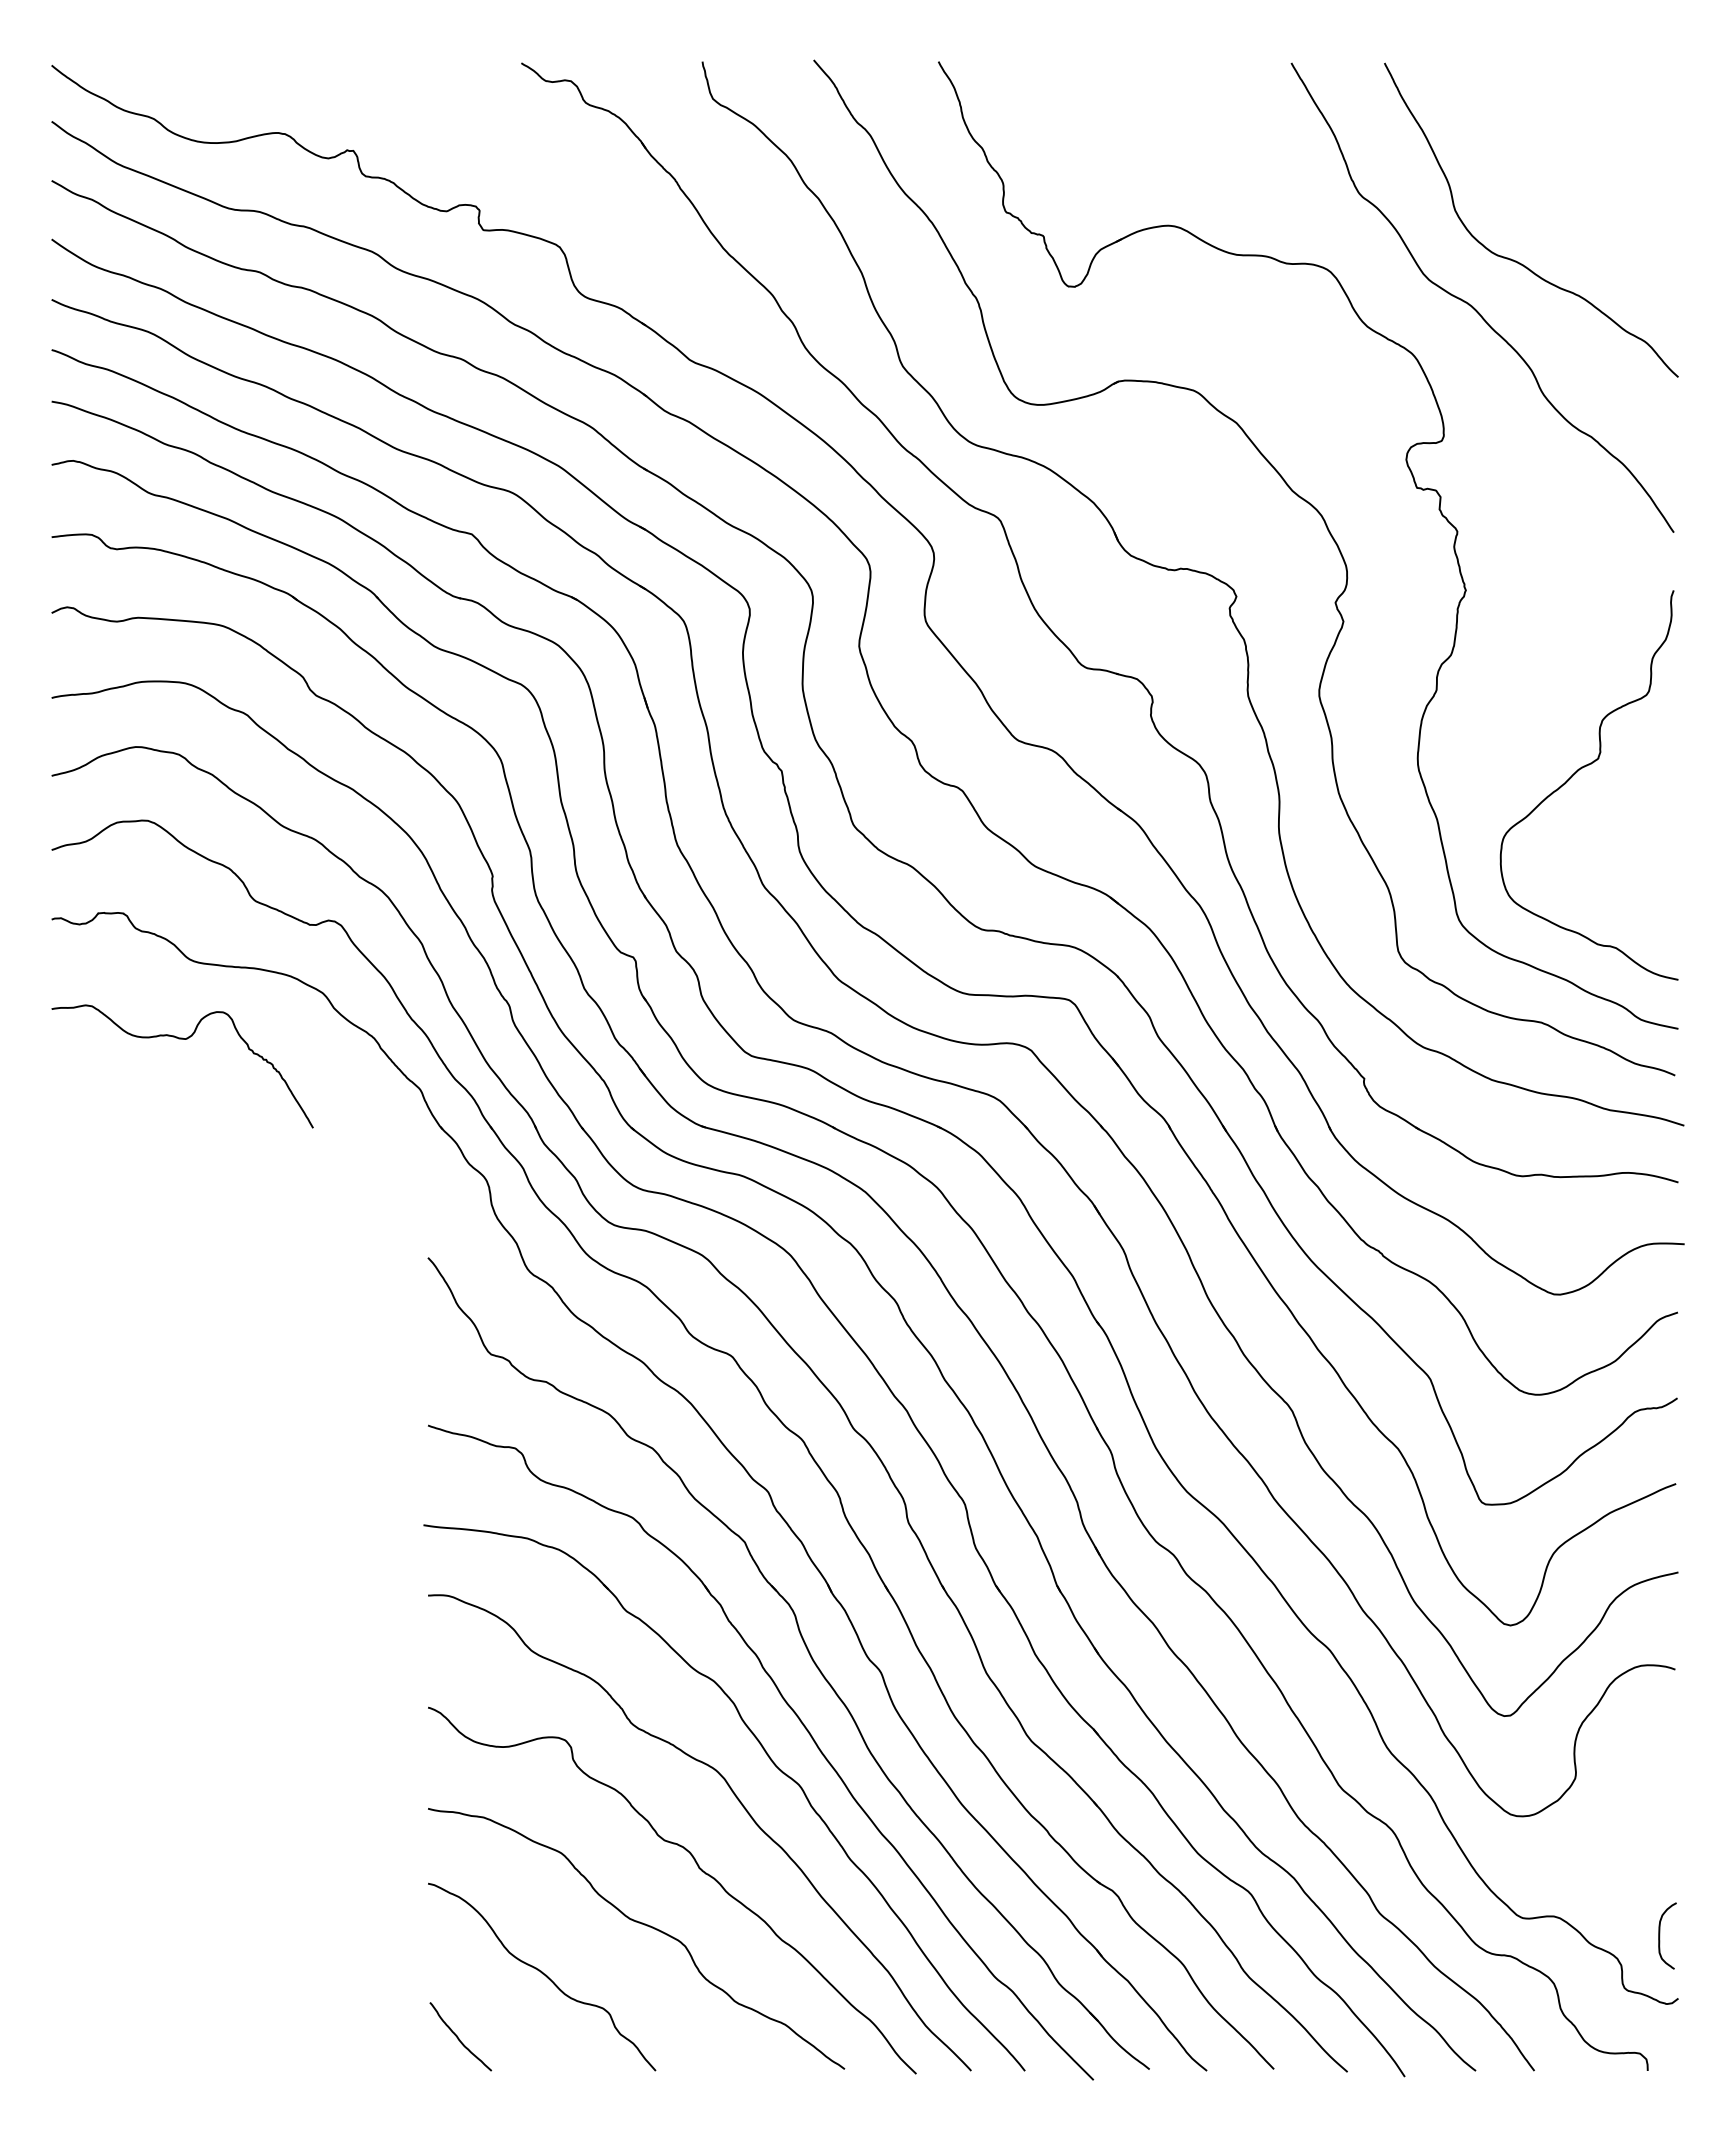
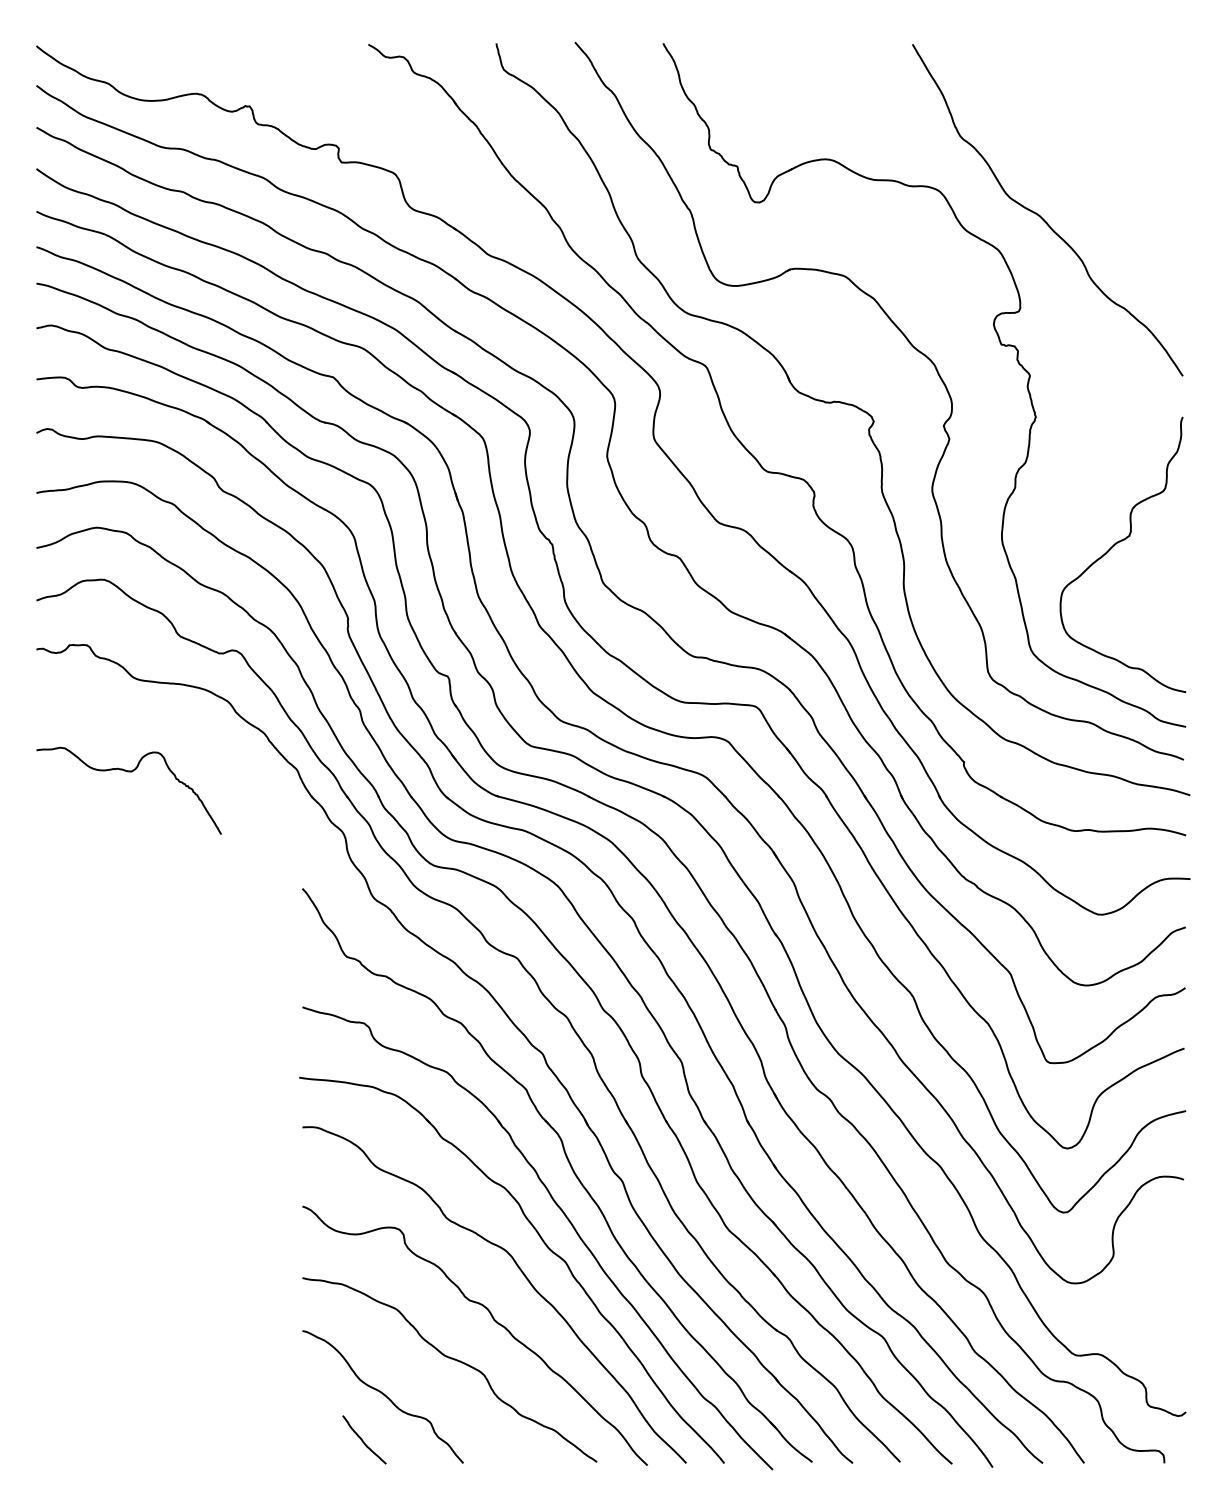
curve: (1516, 260) -> (1071, 183), removed
curve: (182, 1039) -> (128, 771), moved
curve: (1660, 1935) -> (1173, 1367), removed
curve: (458, 2036) -> (362, 1439), moved

